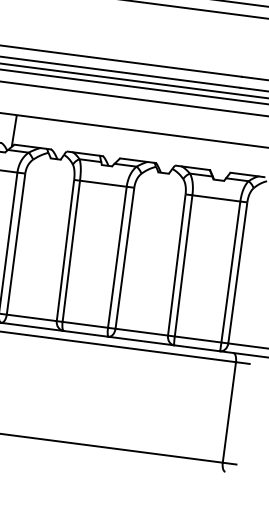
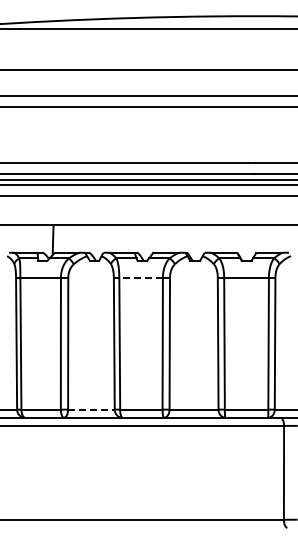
line: (103, 183) -> (141, 277), solid -> dashed
line: (31, 317) -> (91, 409), solid -> dashed

